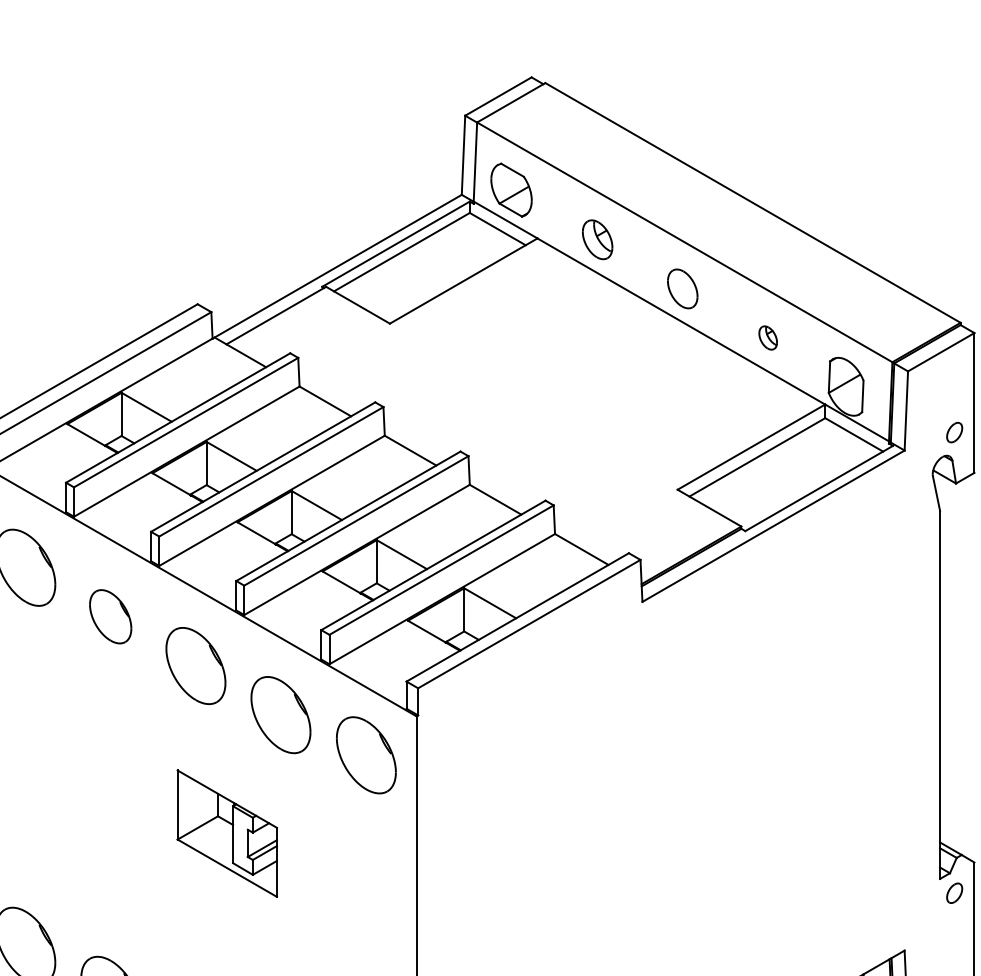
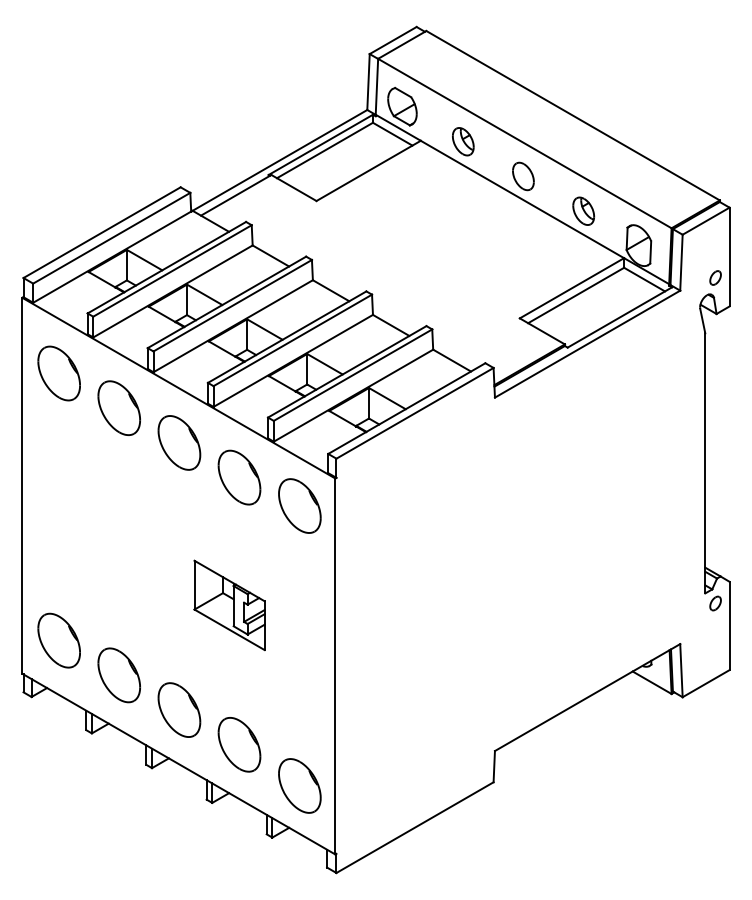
part: (767, 337) -> (583, 210), size x1.67
part: (109, 615) -> (118, 407), size x1.43
part: (227, 833) -> (229, 605), moved

